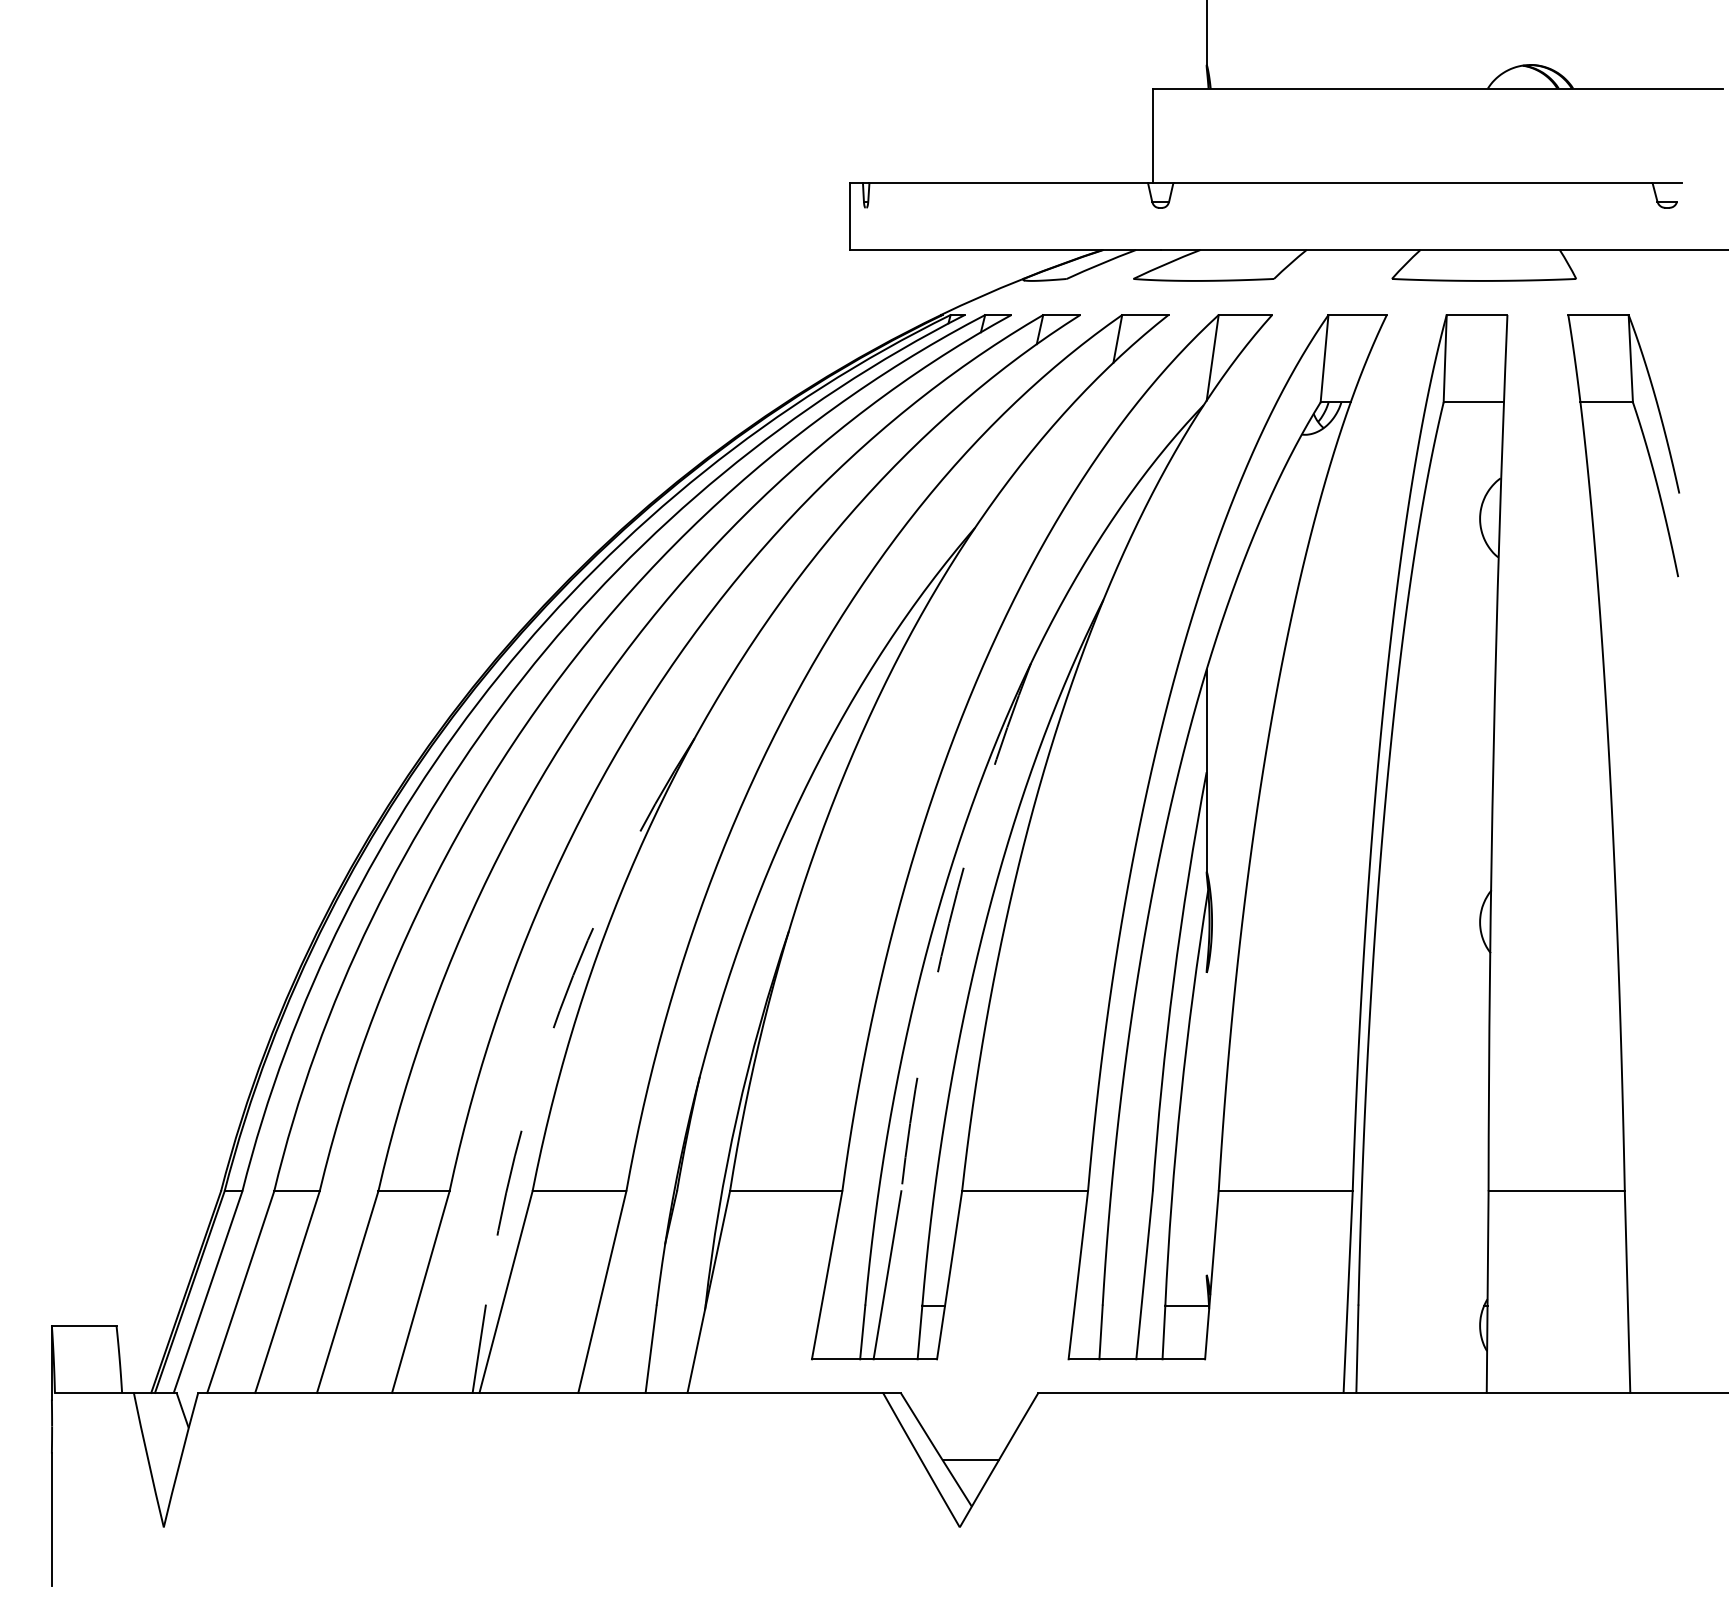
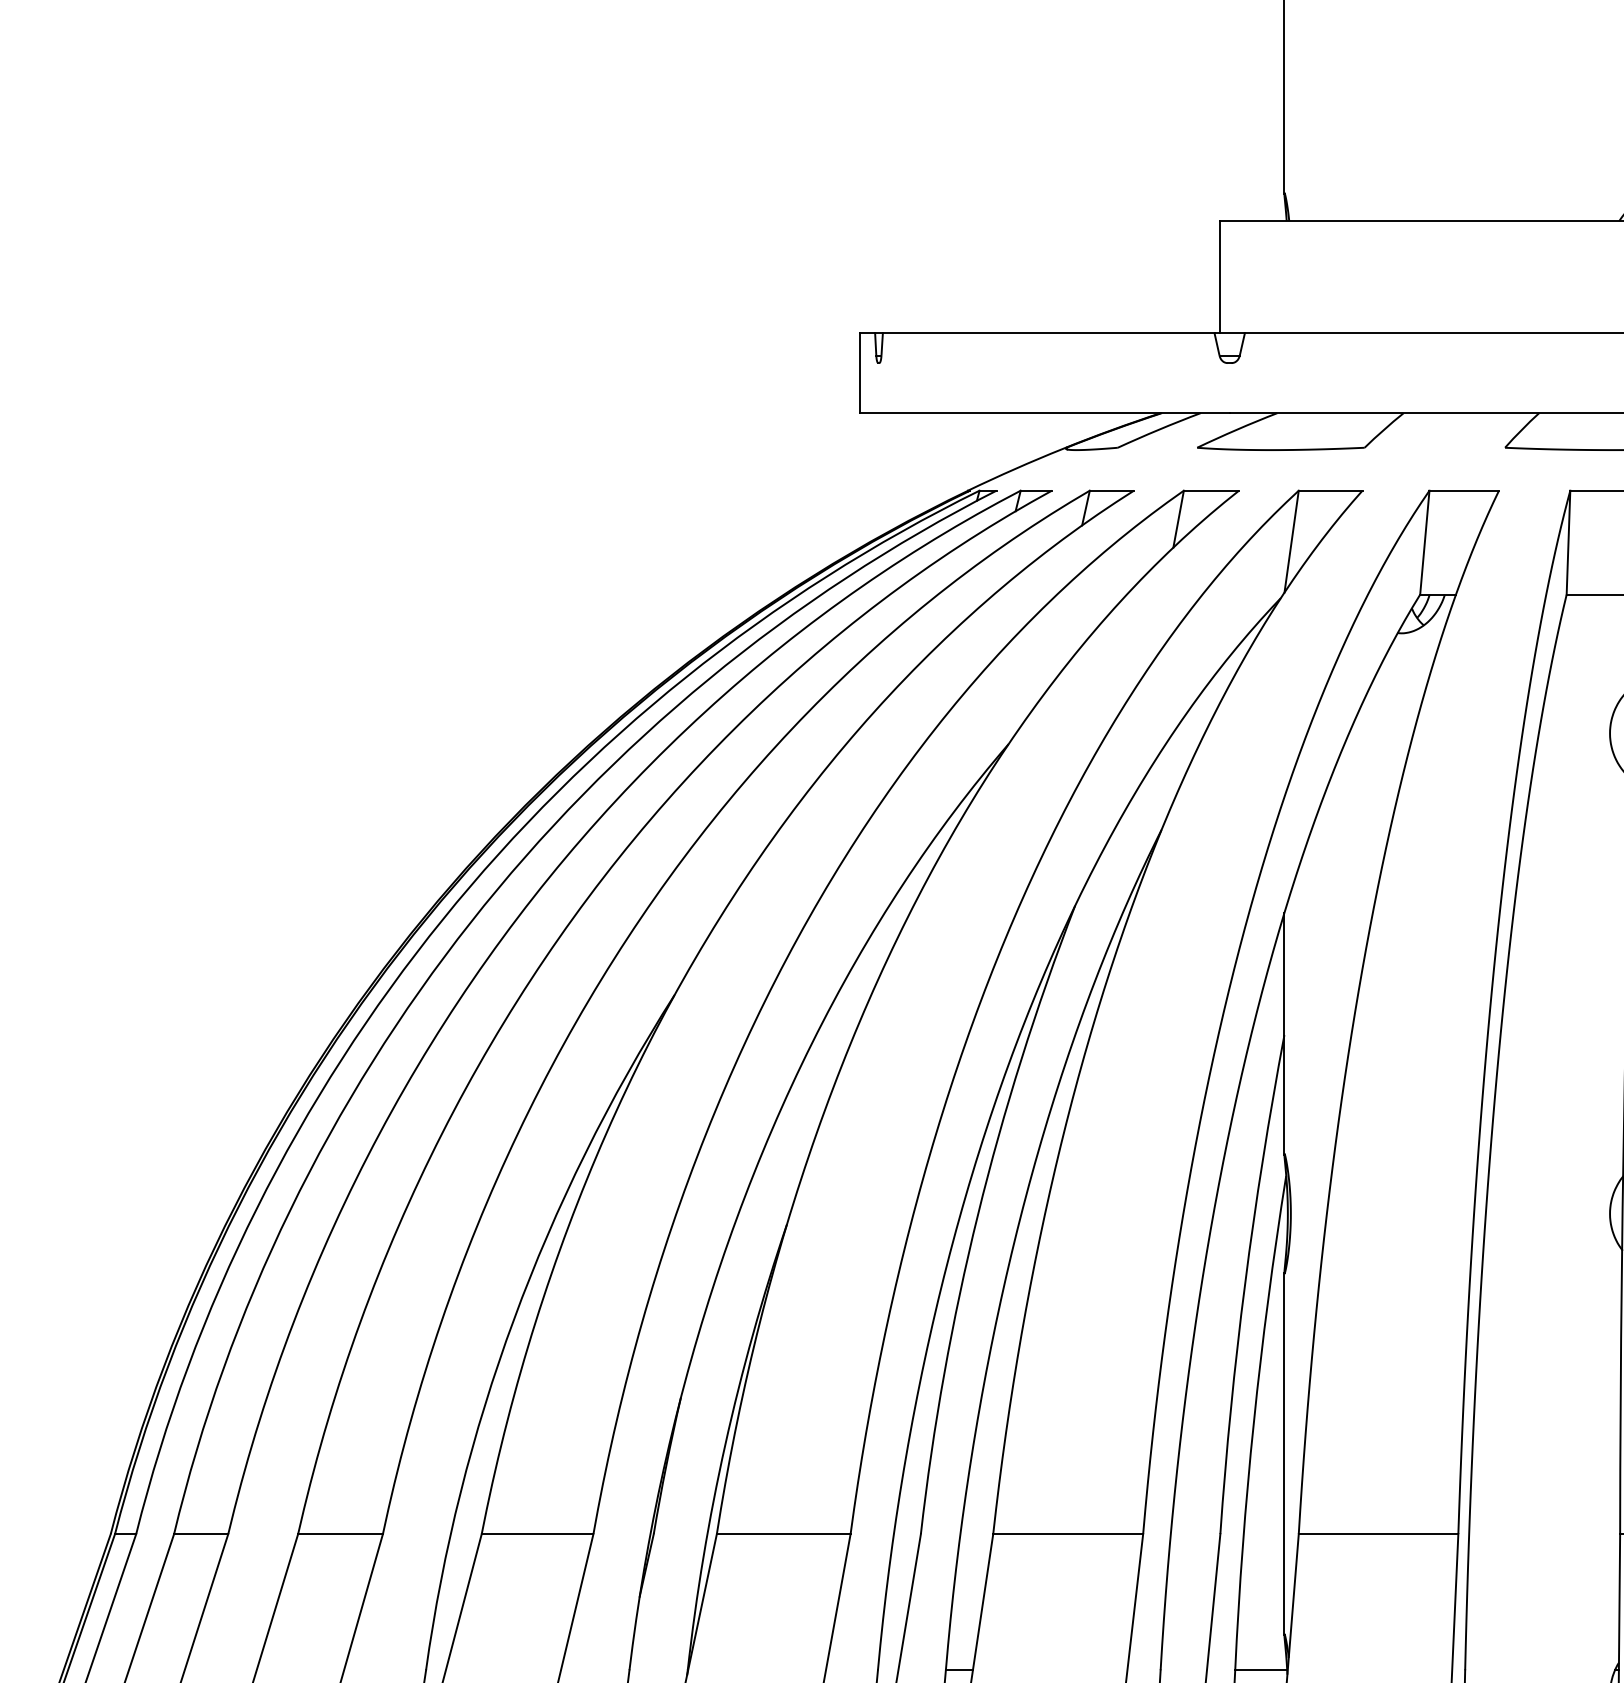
arc: (949, 923) -> (978, 1215), dashed -> solid
arc: (559, 1010) -> (513, 1318), dashed -> solid
line: (1206, 1123) -> (1284, 1453), added

